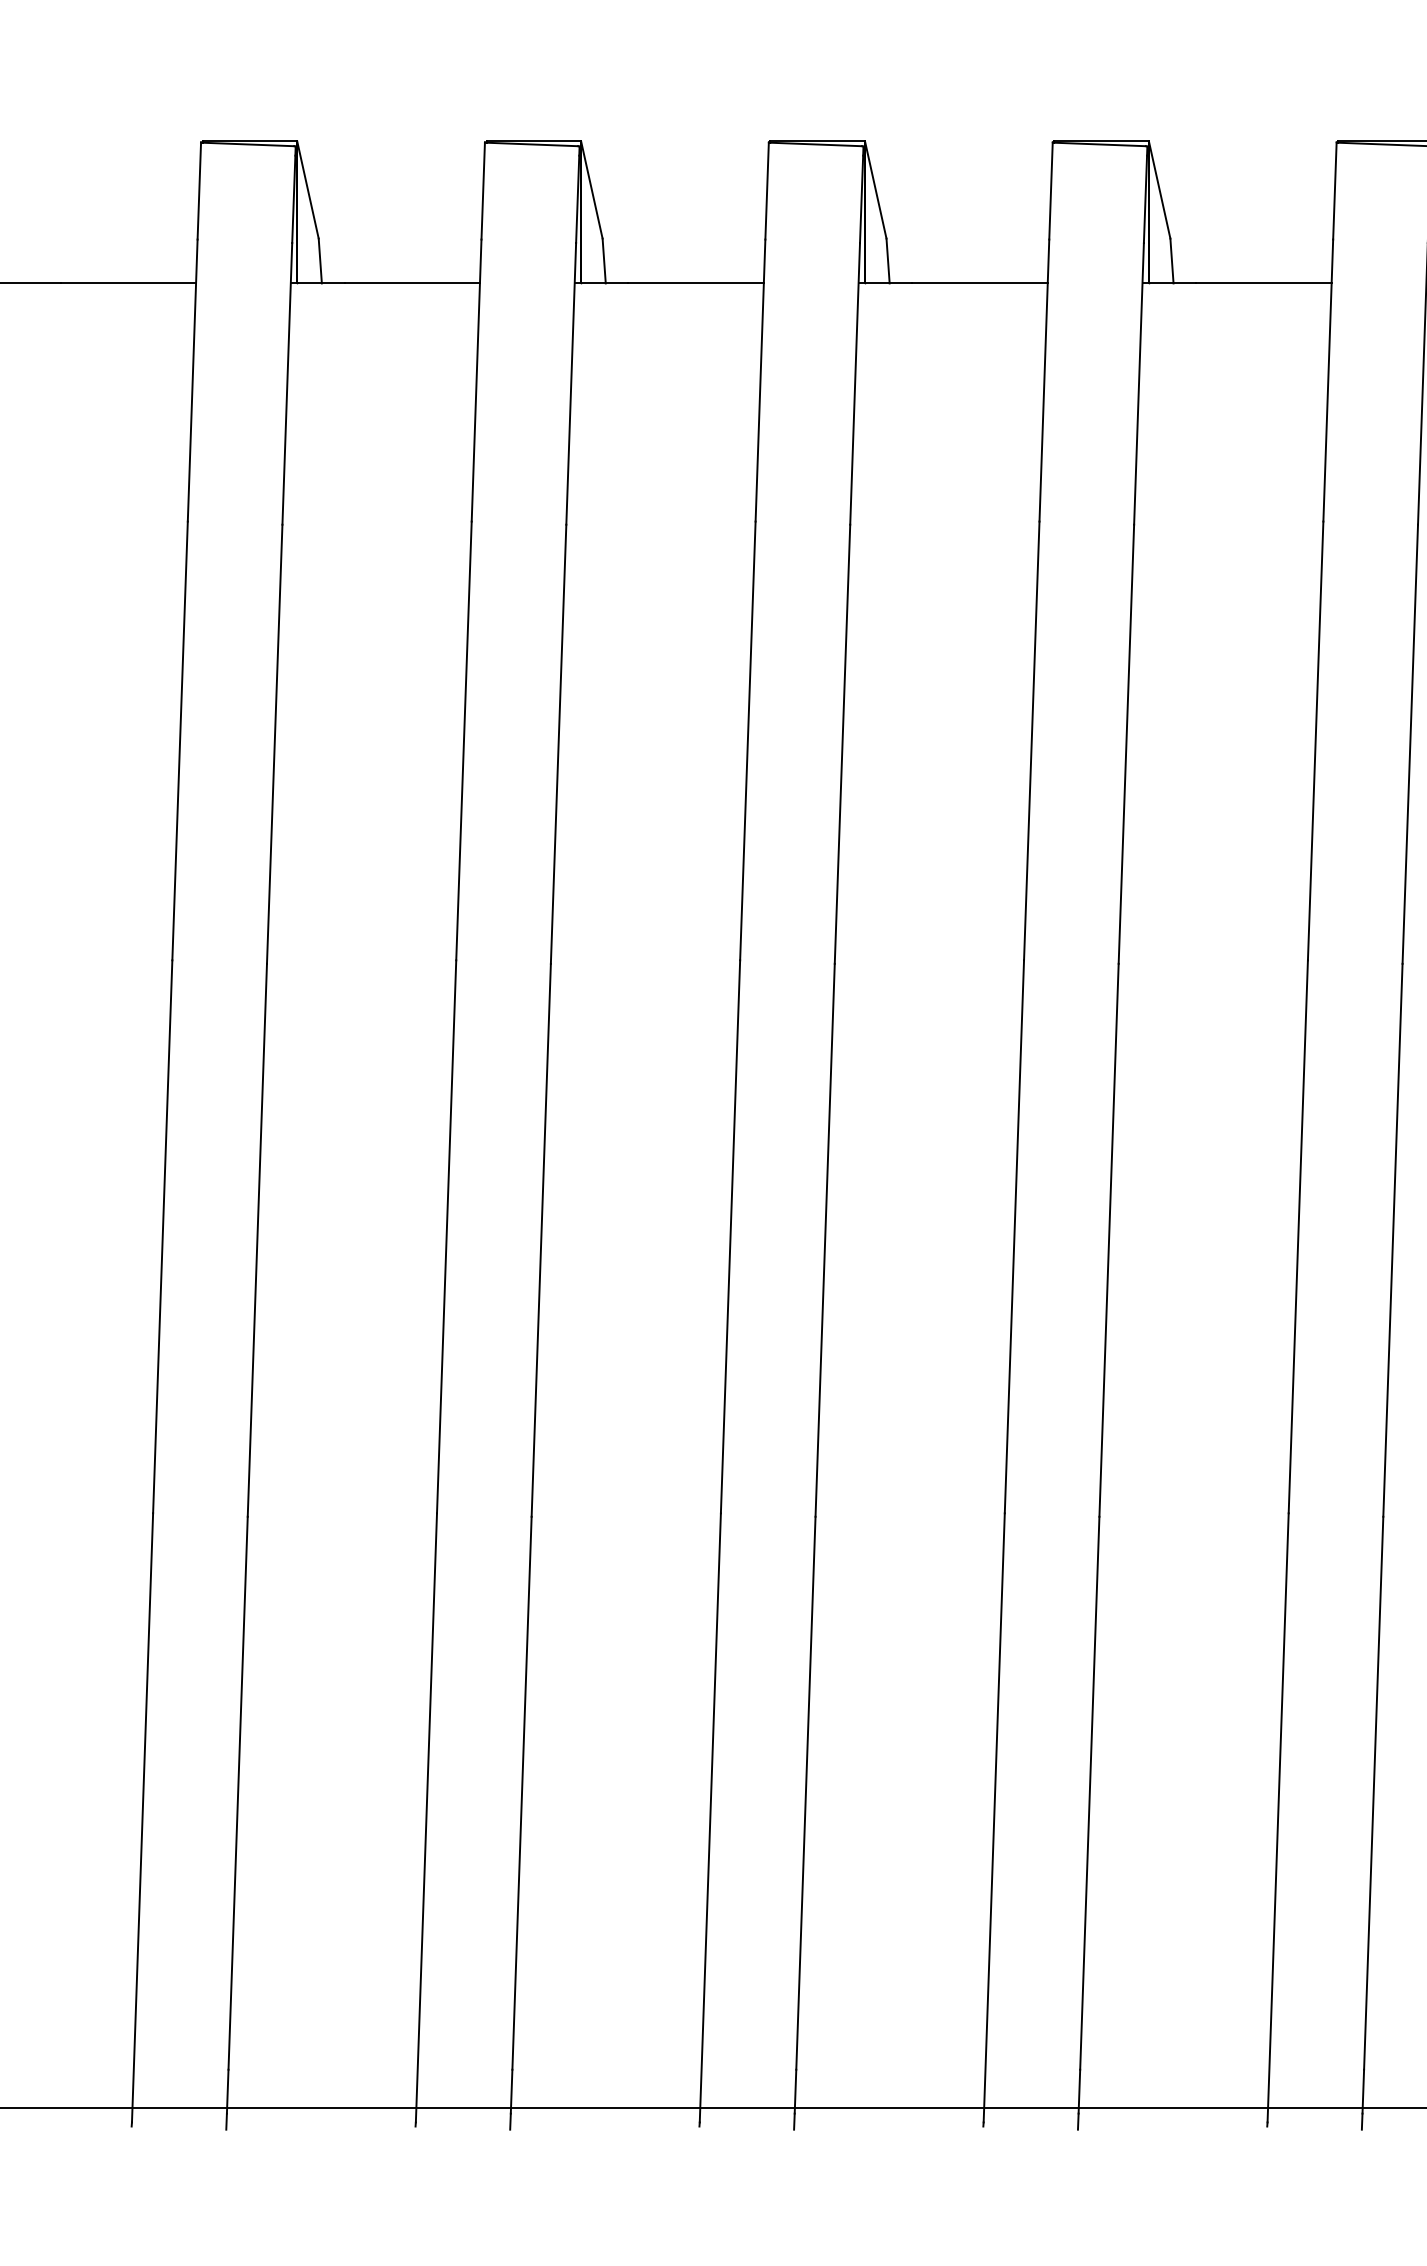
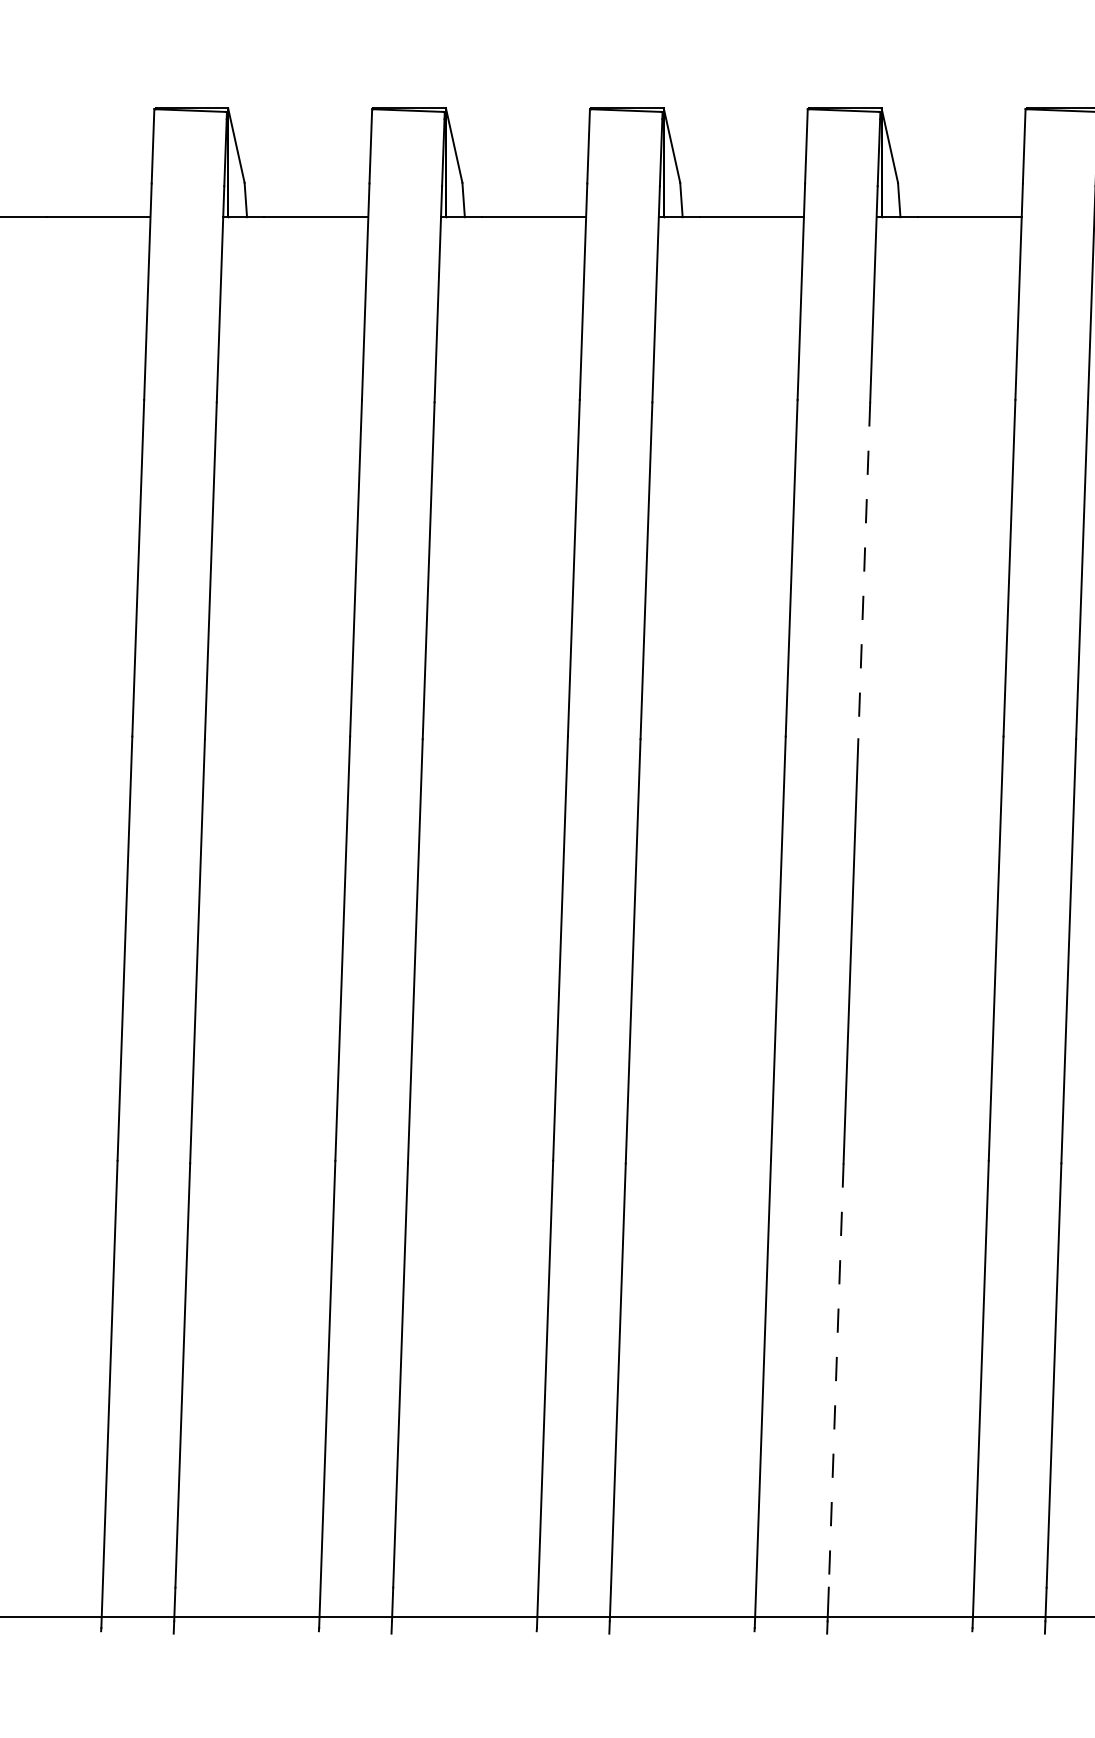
line: (1126, 744) -> (864, 570), solid -> dashed
line: (1089, 1793) -> (835, 1375), solid -> dashed

